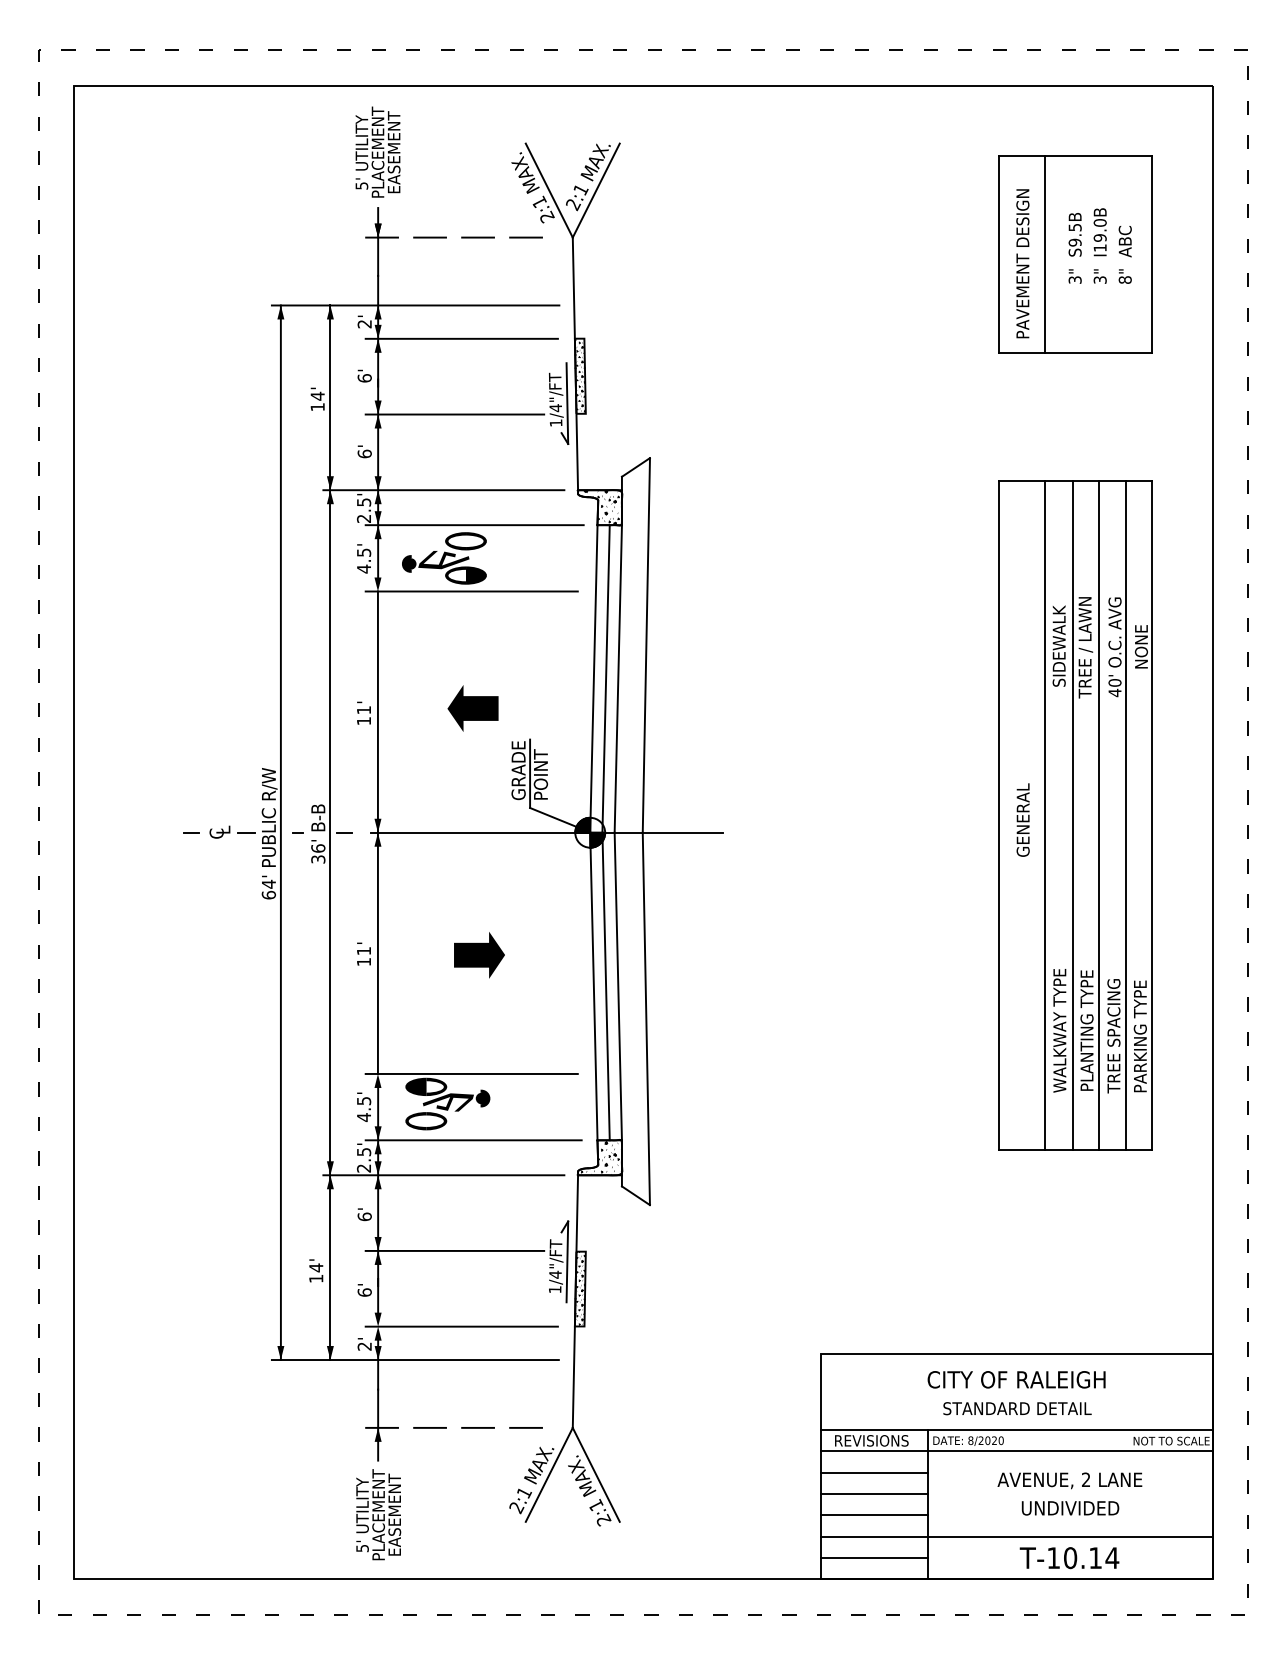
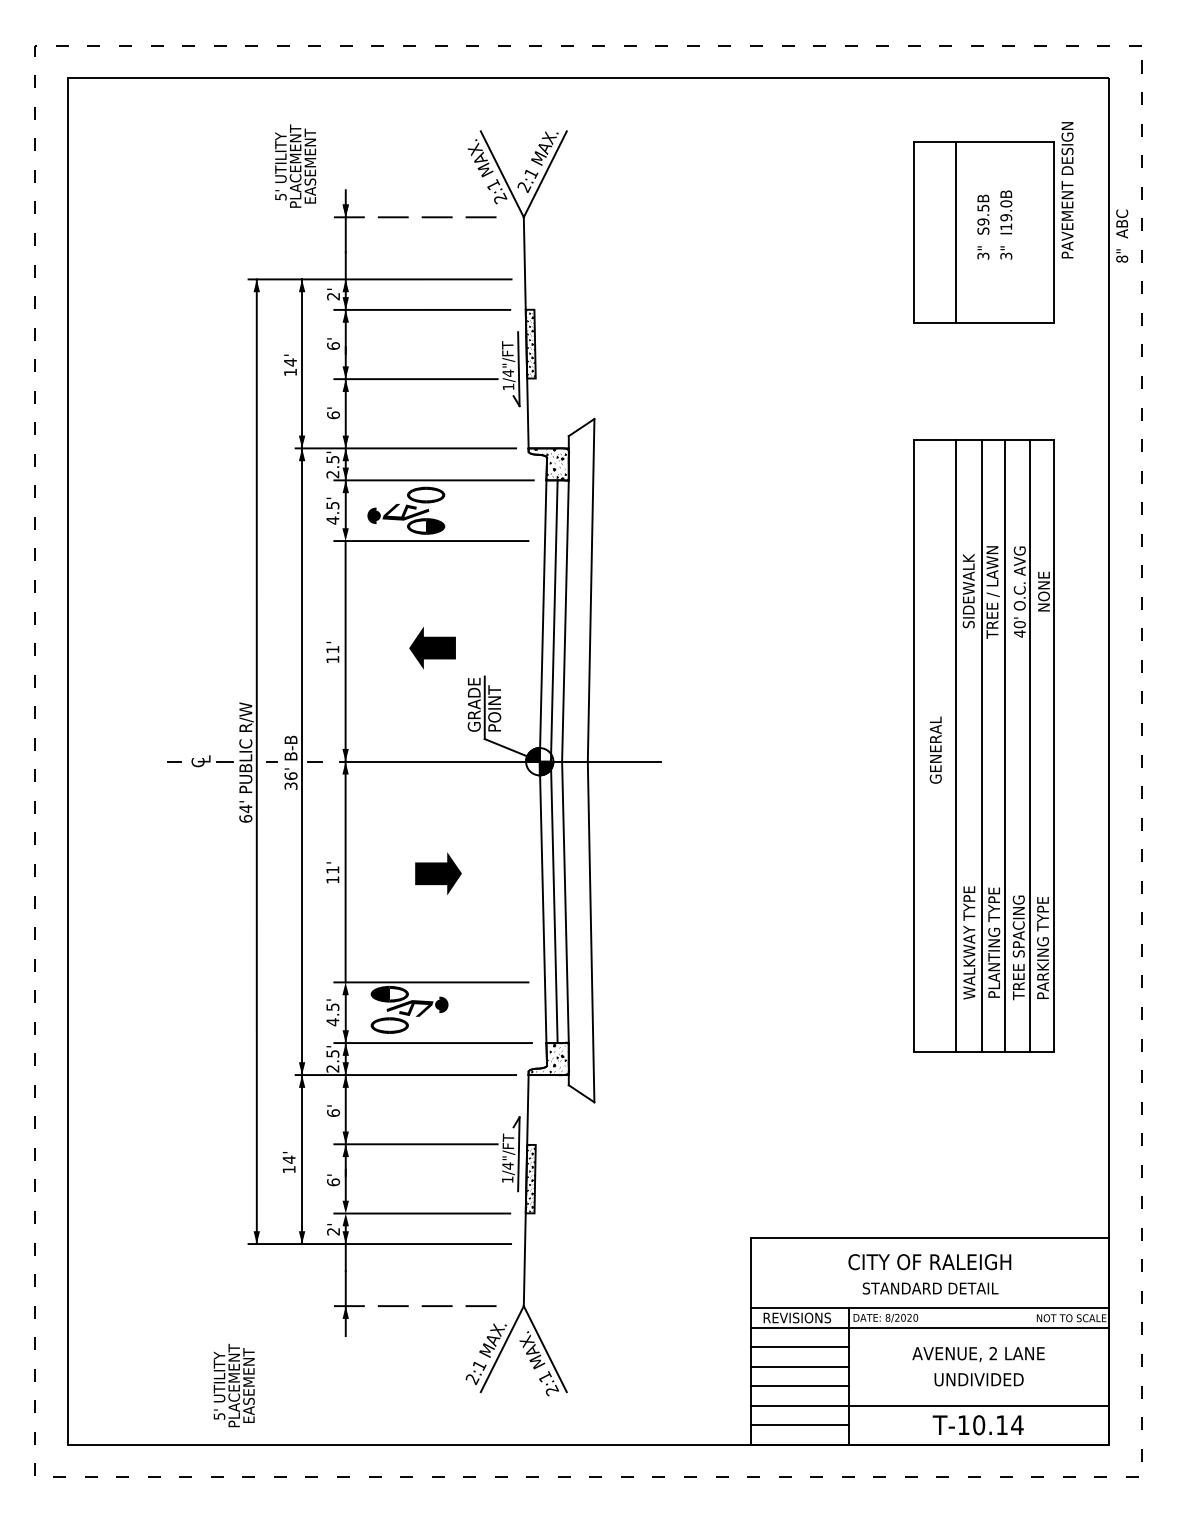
text: (377, 151) -> (295, 165), moved
text: (1125, 254) -> (1122, 235), moved
text: (1022, 264) -> (1067, 190), moved
text: (377, 1514) -> (233, 1385), moved

